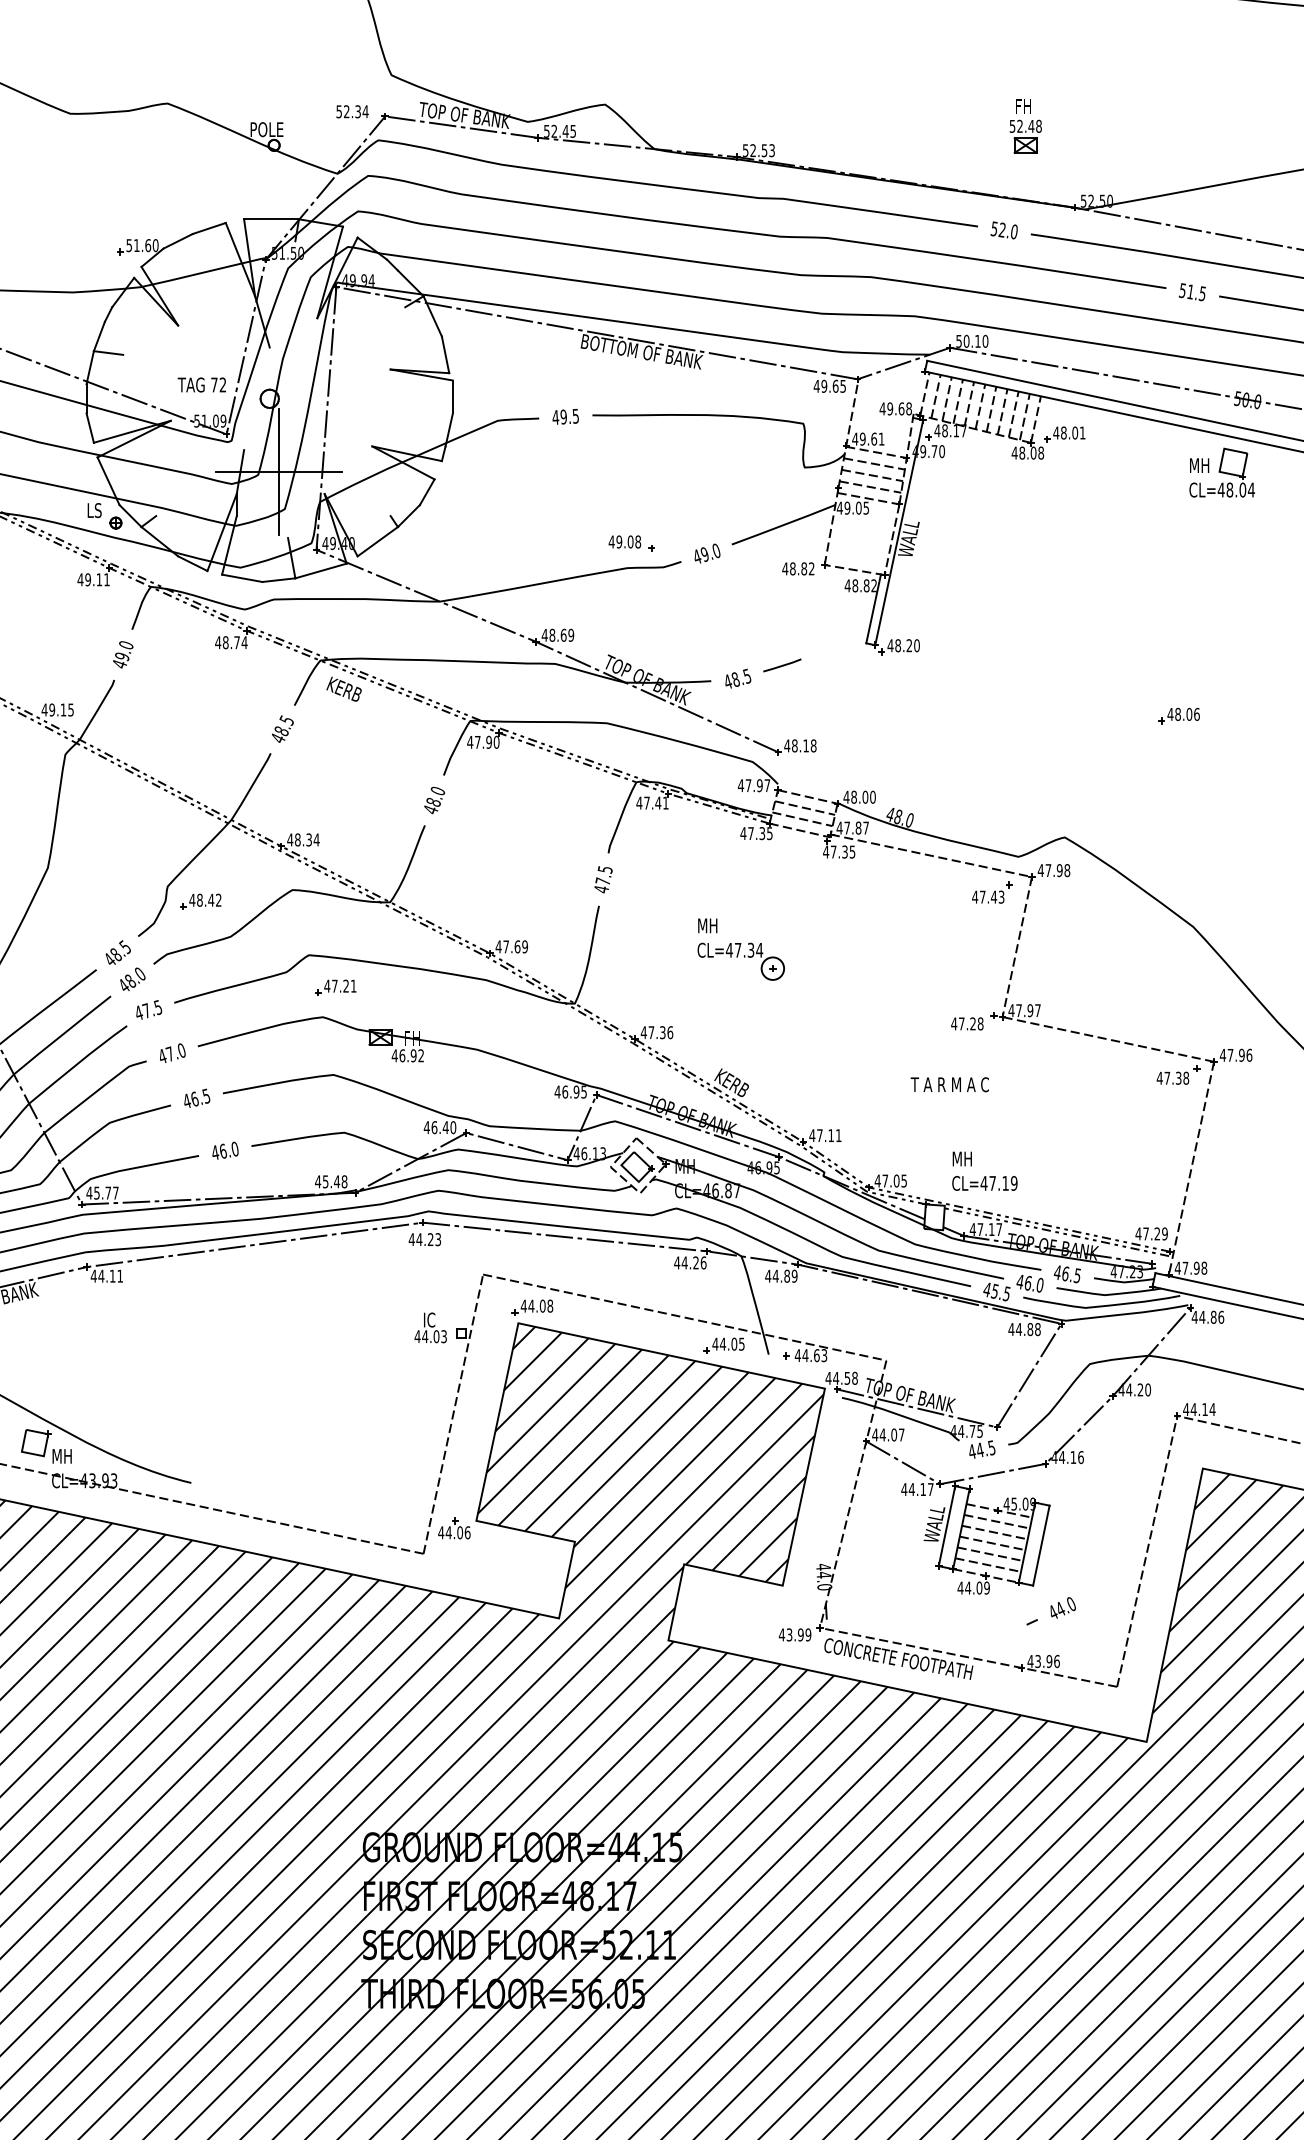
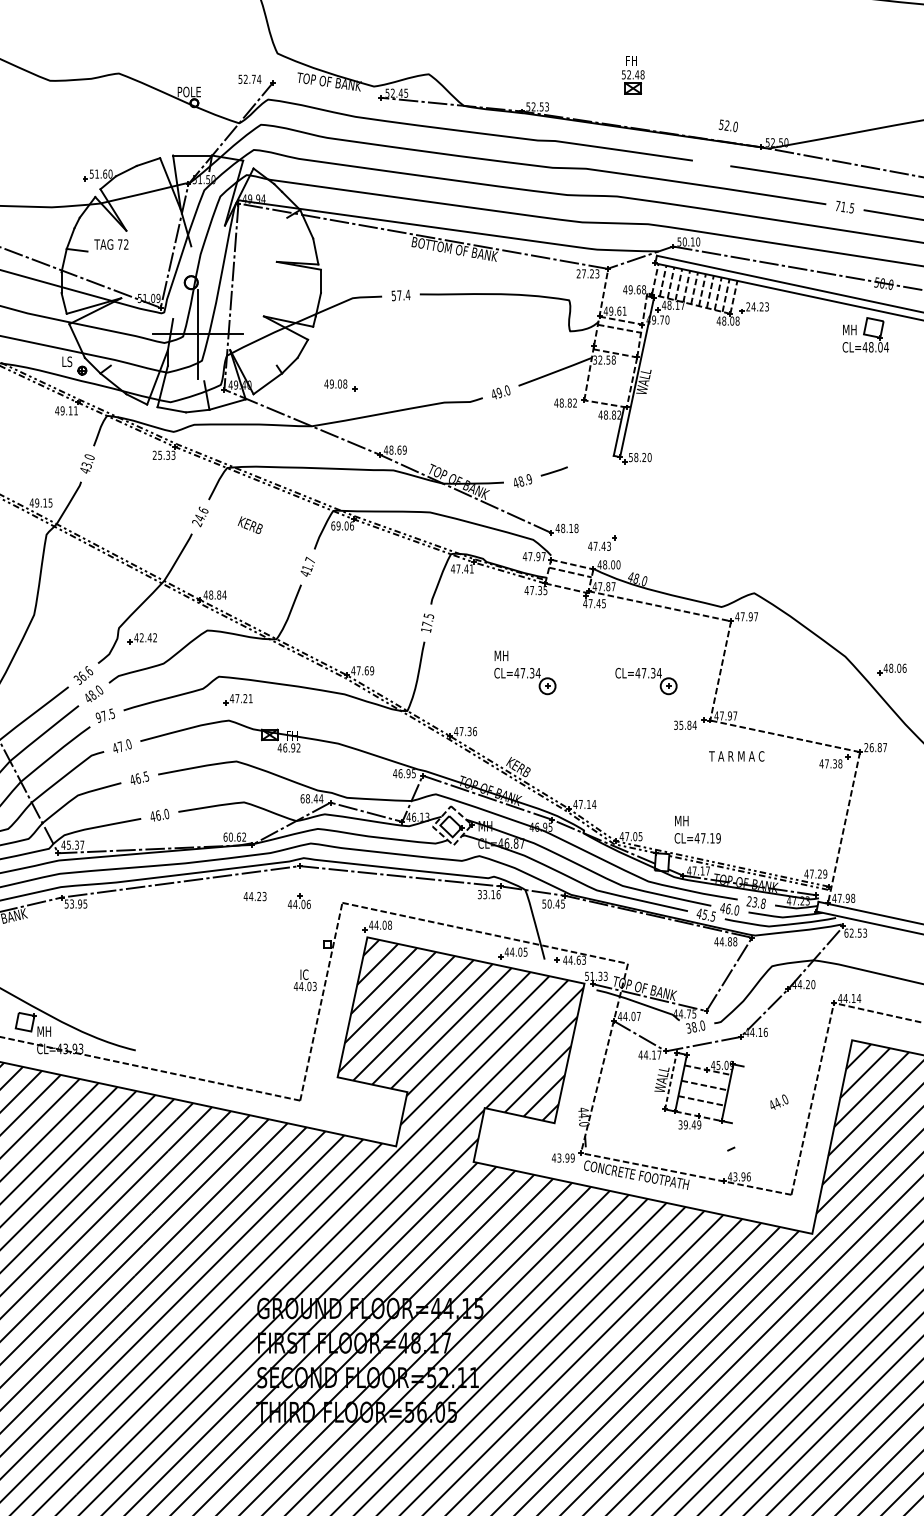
text: (357, 111) -> (253, 79), 52.34 -> 52.74
line: (461, 126) -> (327, 89), removed
part: (1025, 126) -> (633, 74), moved
text: (1003, 230) -> (727, 125), moved
text: (1182, 290) -> (837, 205), 51.5 -> 71.5
text: (201, 384) -> (111, 244), moved
text: (829, 385) -> (587, 273), 49.65 -> 27.23
text: (565, 417) -> (400, 295), 49.5 -> 57.4
text: (1069, 432) -> (757, 306), 48.01 -> 24.23
line: (872, 475) -> (618, 336), removed
line: (870, 486) -> (616, 344), removed
text: (852, 507) -> (603, 359), 49.05 -> 32.58
part: (631, 543) -> (340, 385), moved
text: (231, 642) -> (164, 455), 48.74 -> 25.33
text: (890, 645) -> (630, 457), 48.20 -> 58.20
text: (121, 656) -> (86, 465), 49.0 -> 43.0
text: (747, 675) -> (529, 478), 48.5 -> 48.9
text: (343, 688) -> (249, 524), moved
part: (1178, 715) -> (891, 669), moved
text: (281, 729) -> (199, 516), 48.5 -> 24.6
text: (483, 741) -> (342, 525), 47.90 -> 69.06
text: (435, 795) -> (308, 563), 48.0 -> 41.7
line: (802, 819) -> (568, 580), removed
text: (309, 839) -> (219, 594), 48.34 -> 48.84
text: (844, 851) -> (598, 603), 47.35 -> 47.45
text: (1067, 870) -> (756, 616), 47.98 -> 47.97
text: (601, 889) -> (426, 630), 47.5 -> 17.5
part: (992, 892) -> (602, 543), moved
text: (199, 899) -> (141, 637), 48.42 -> 42.42
text: (117, 953) -> (83, 675), 48.5 -> 36.6
part: (911, 961) -> (645, 681), added
text: (138, 1012) -> (98, 717), 47.5 -> 97.5
text: (967, 1023) -> (685, 725), 47.28 -> 35.84
text: (1235, 1054) -> (875, 747), 47.96 -> 26.87
text: (949, 1084) -> (736, 756), moved
text: (439, 1127) -> (311, 798), 46.40 -> 68.44
text: (838, 1135) -> (594, 804), 47.11 -> 47.14
text: (331, 1181) -> (235, 836), 45.48 -> 60.62
text: (108, 1192) -> (77, 844), 45.77 -> 45.37
text: (424, 1239) -> (254, 896), moved
text: (686, 1262) -> (486, 894), 44.26 -> 33.16
text: (1067, 1274) -> (756, 902), 46.5 -> 23.8
text: (106, 1275) -> (75, 903), 44.11 -> 53.95
text: (781, 1275) -> (553, 903), 44.89 -> 50.45
text: (1207, 1316) -> (855, 932), 44.86 -> 62.53
text: (430, 1327) -> (305, 980), moved
text: (841, 1377) -> (596, 975), 44.58 -> 51.33
text: (981, 1449) -> (695, 1026), 44.5 -> 38.0
line: (996, 1521) -> (705, 1077), removed
line: (947, 1526) -> (671, 1081), solid -> dashed
part: (454, 1528) -> (299, 901), moved
line: (992, 1543) -> (703, 1093), removed
line: (1041, 1545) -> (737, 1094), removed
line: (988, 1564) -> (700, 1108), removed
text: (969, 1587) -> (686, 1124), 44.09 -> 39.49
text: (1062, 1607) -> (778, 1101), moved

